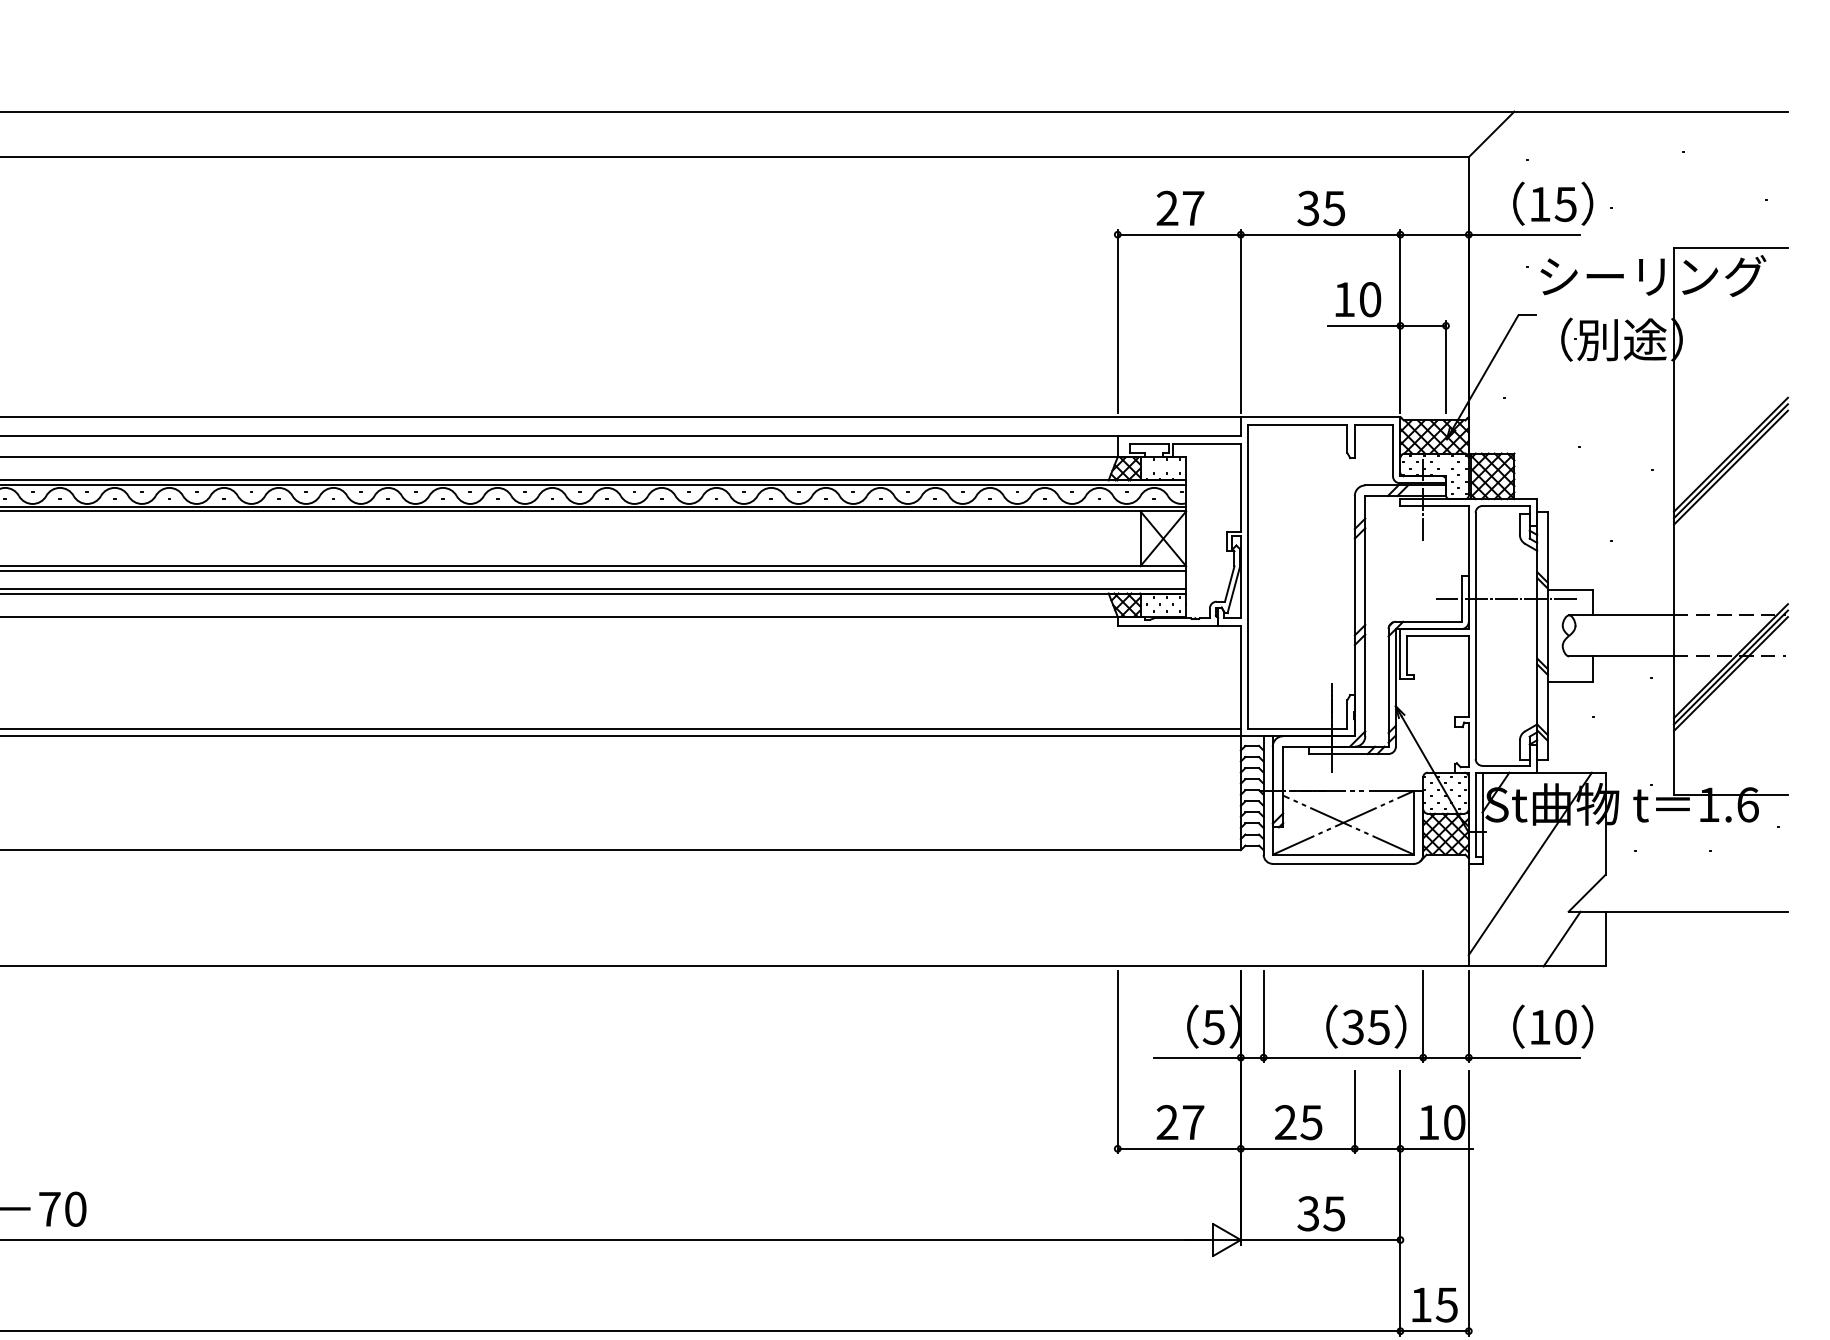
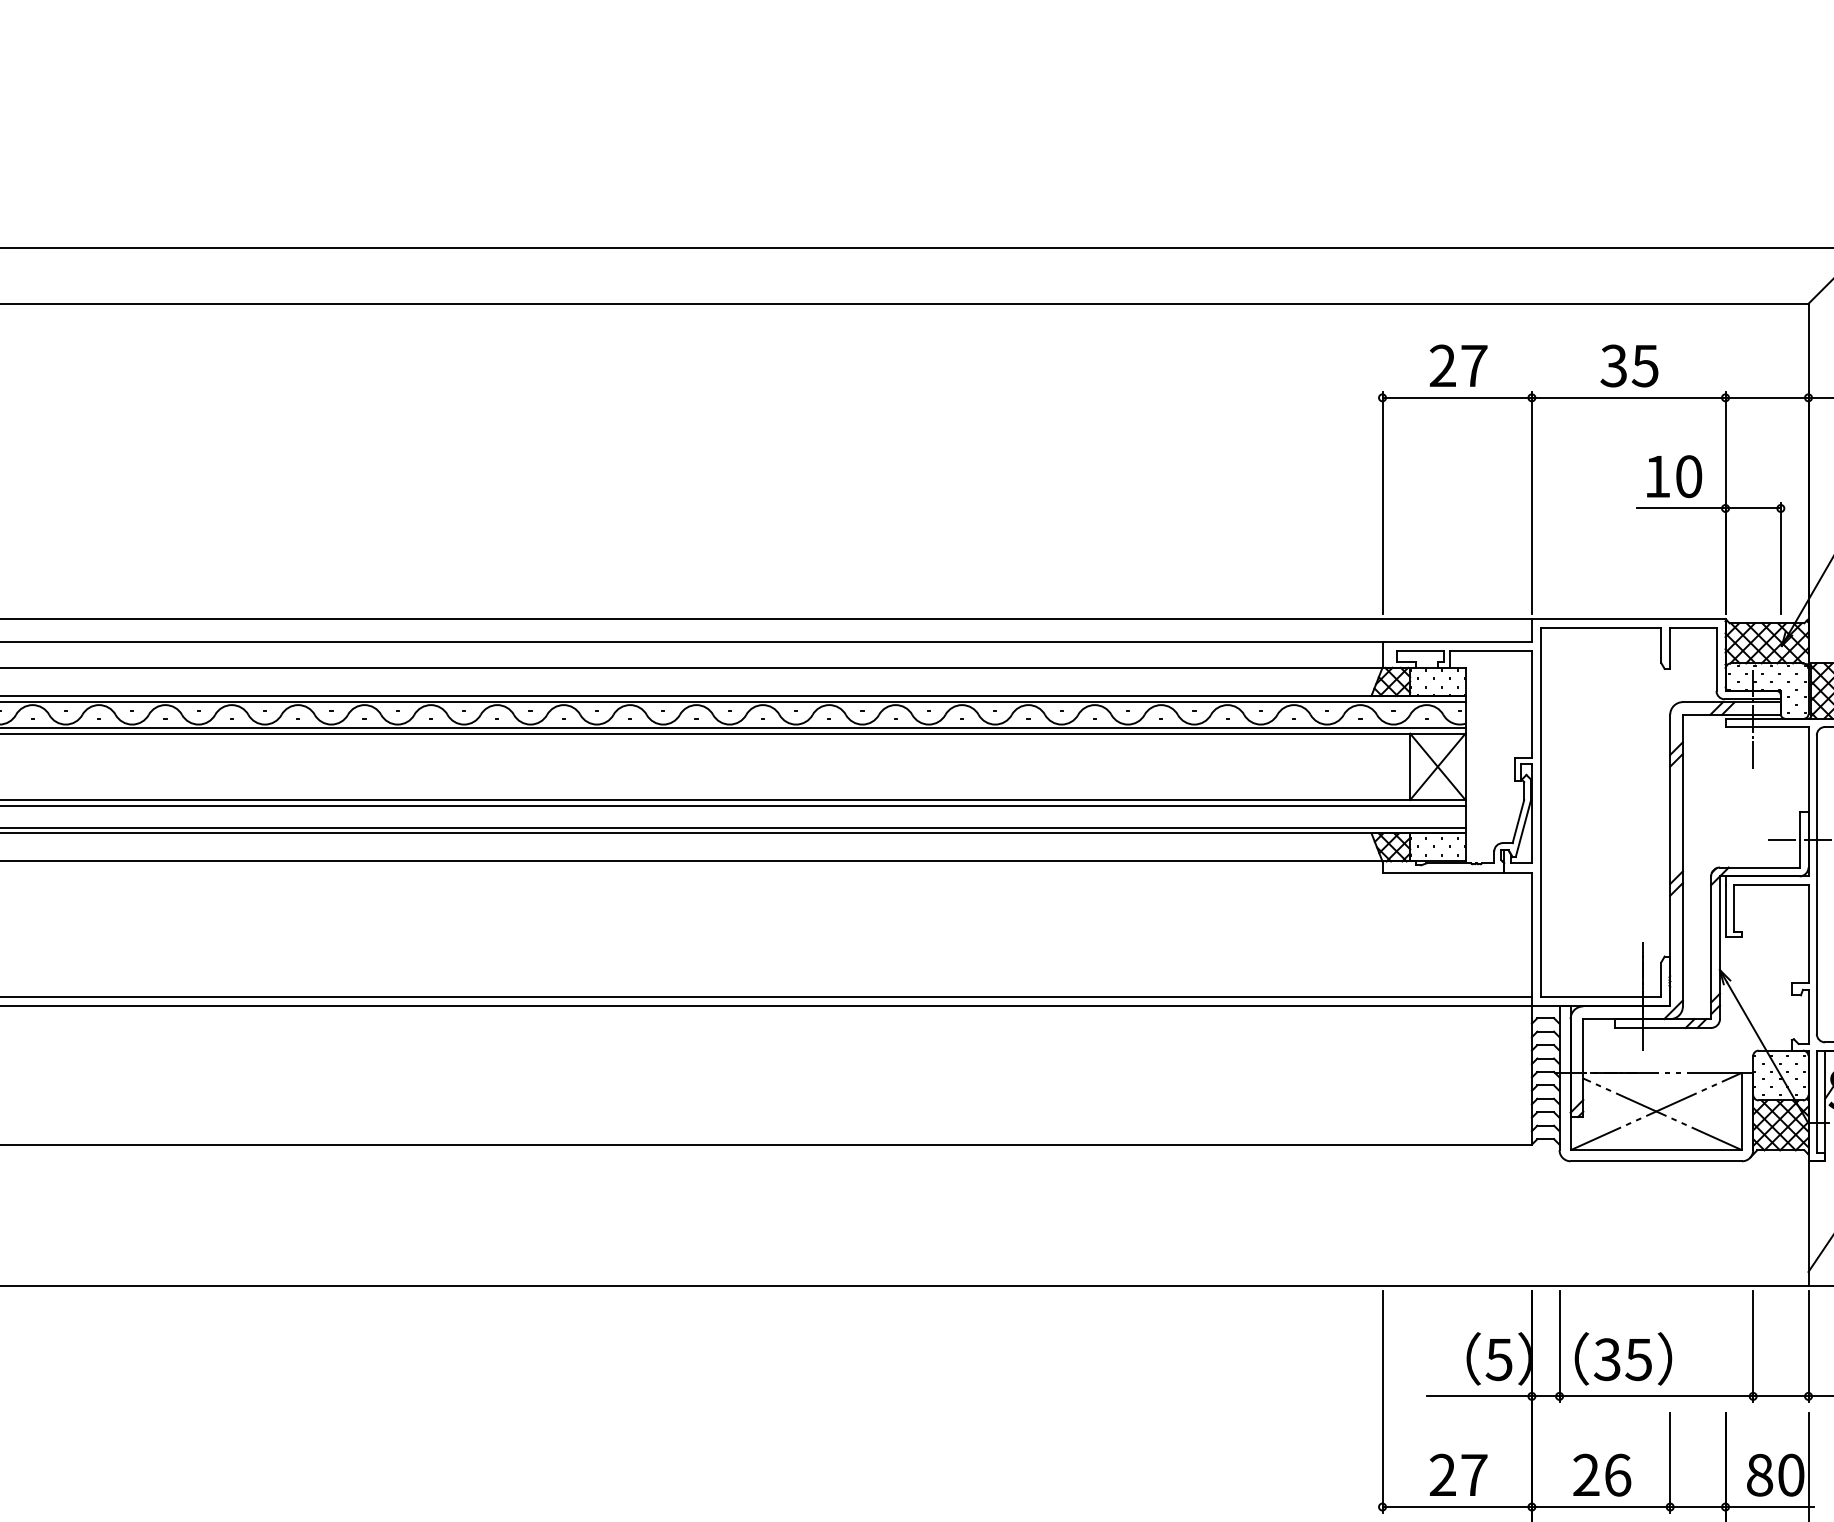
text: (1366, 1026) -> (1623, 1358), moved
text: (1311, 1122) -> (1617, 1475), 25 -> 26
text: (1428, 1122) -> (1759, 1475), 10 -> 80

